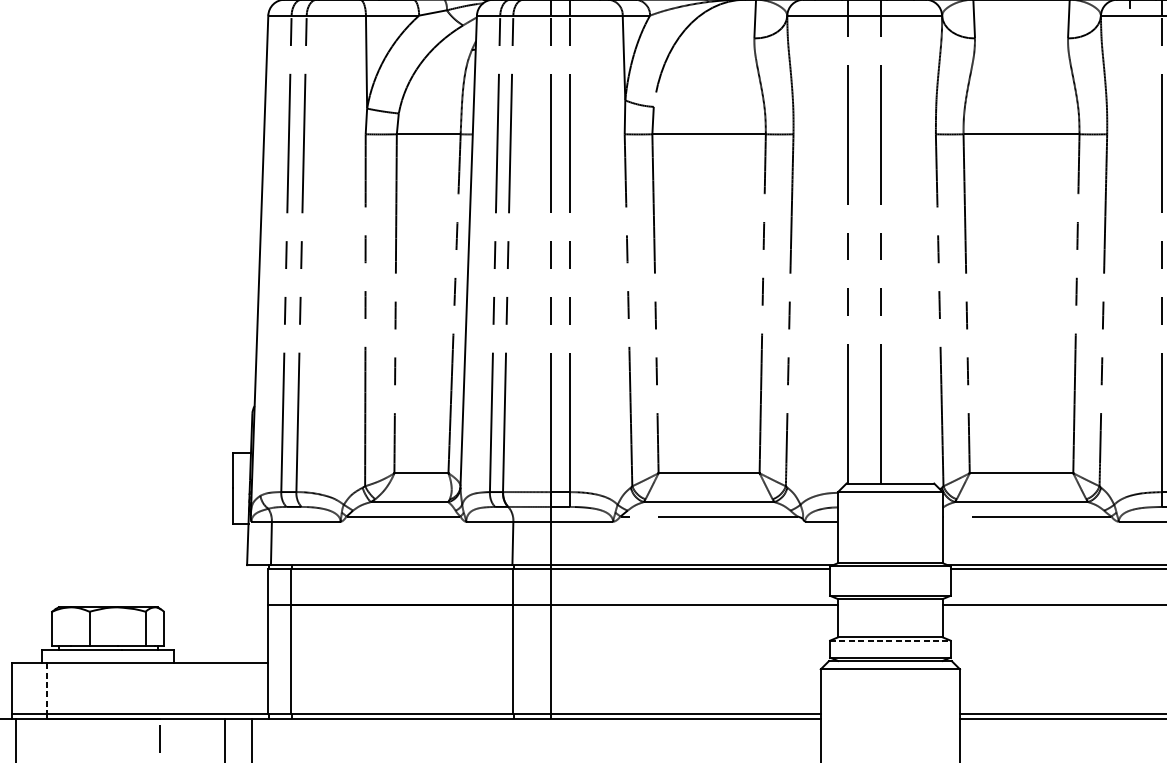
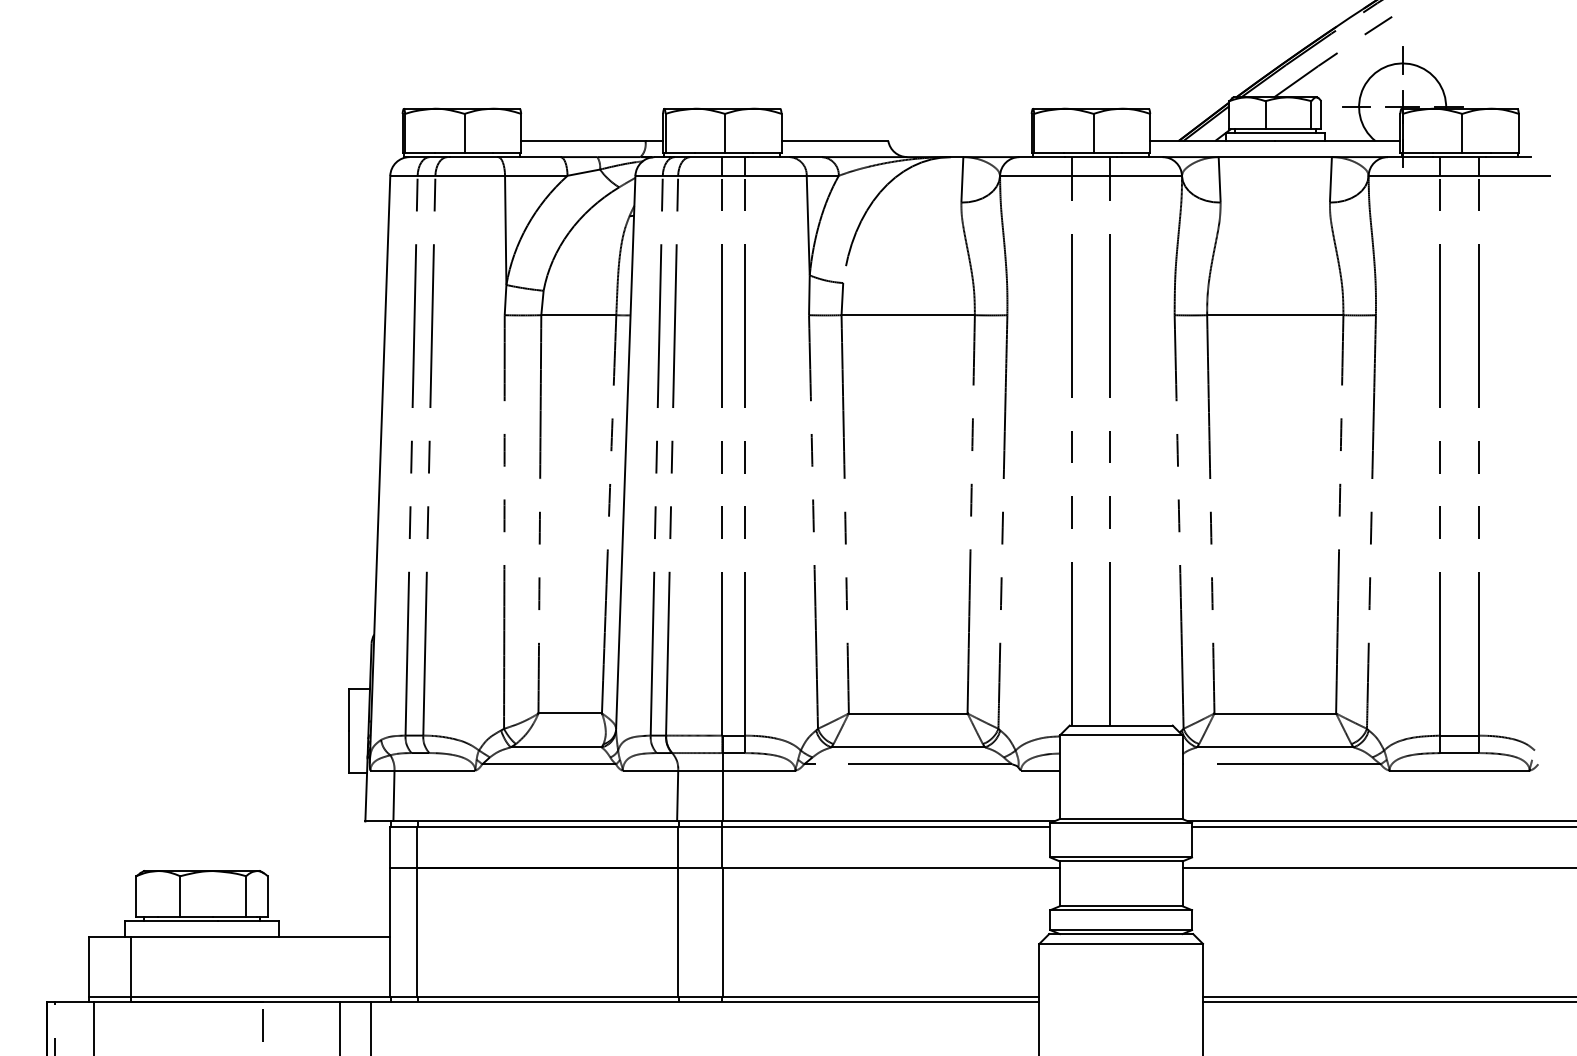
line: (890, 640) -> (1121, 910), dashed -> solid
line: (47, 688) -> (130, 966), dashed -> solid

